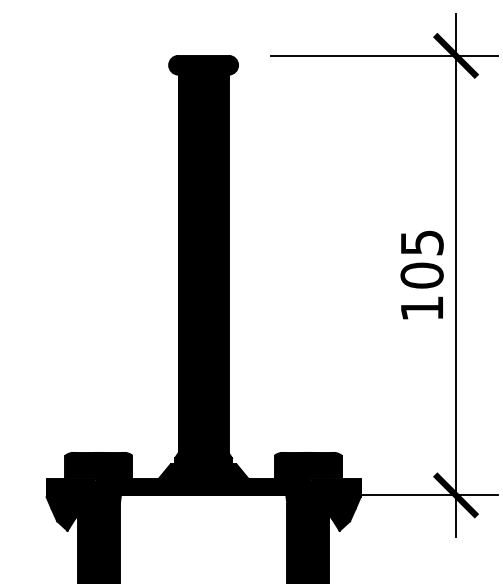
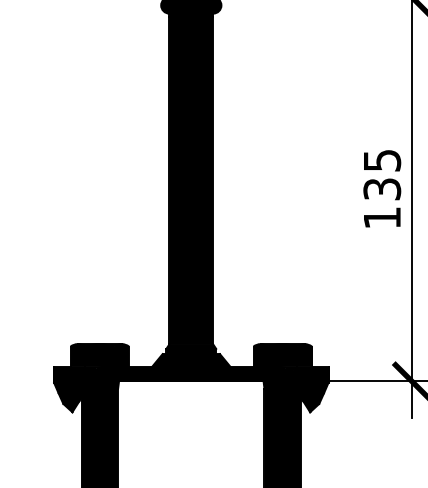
text: (421, 275) -> (381, 189), 105 -> 135

